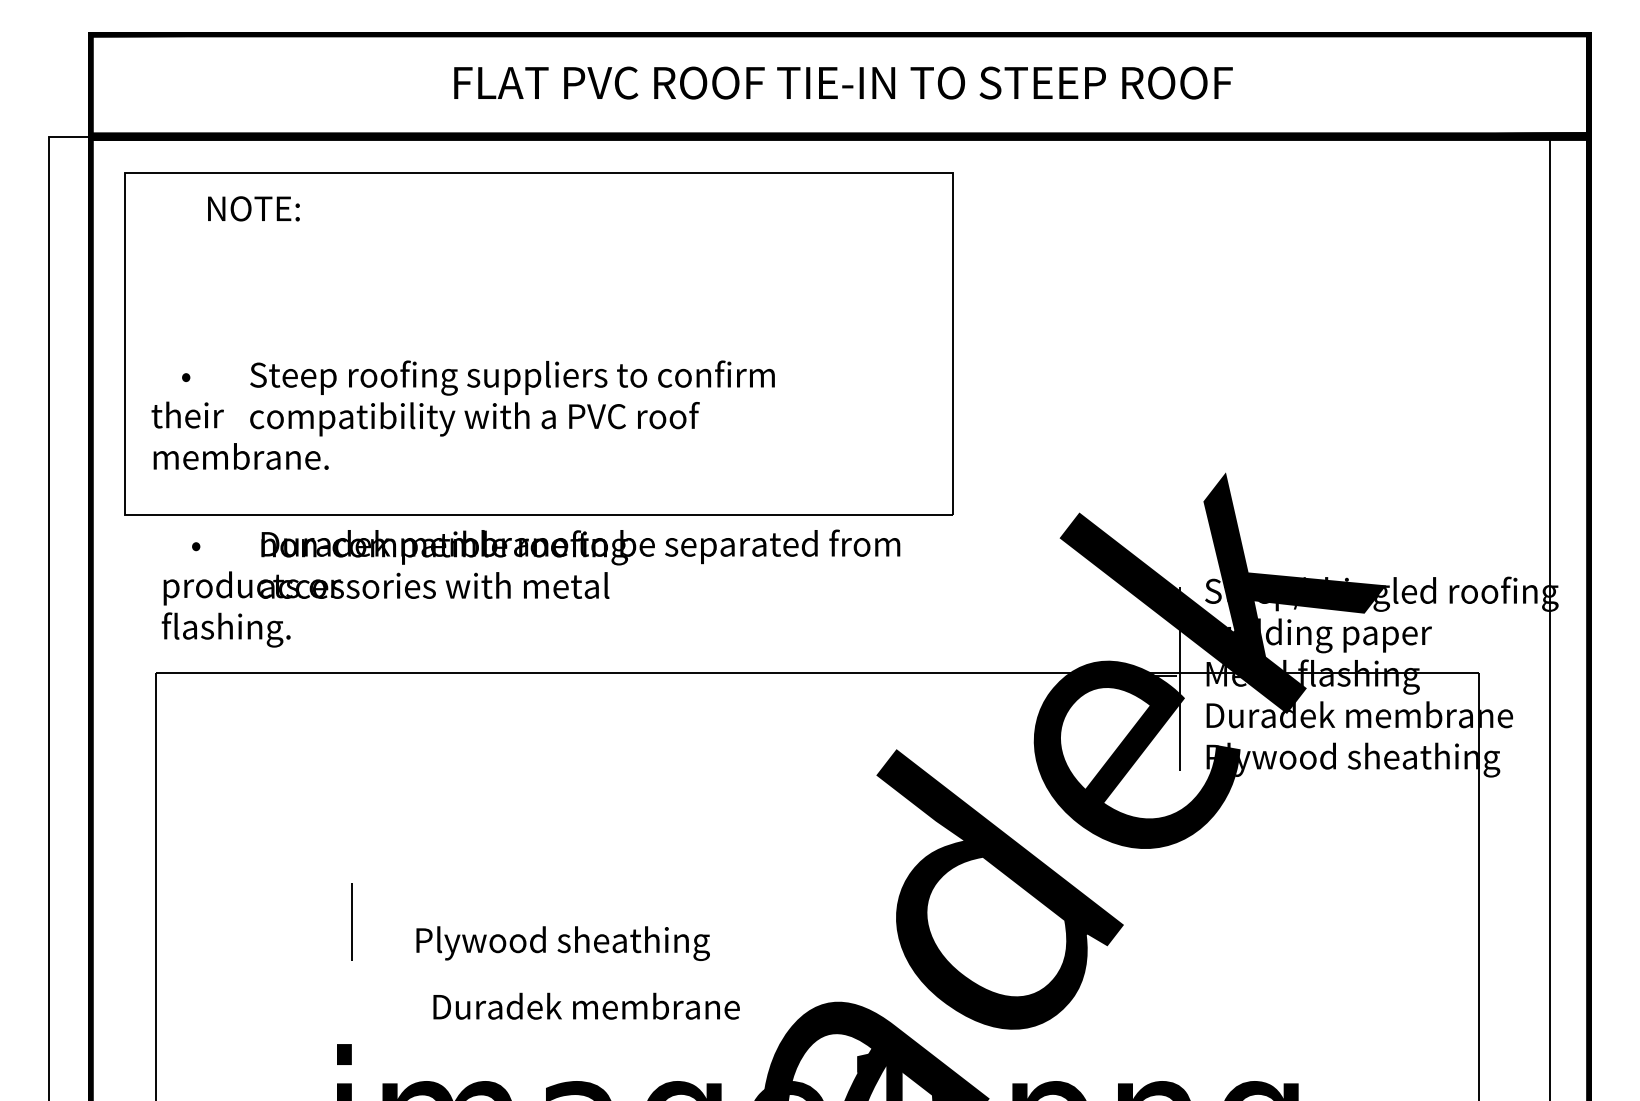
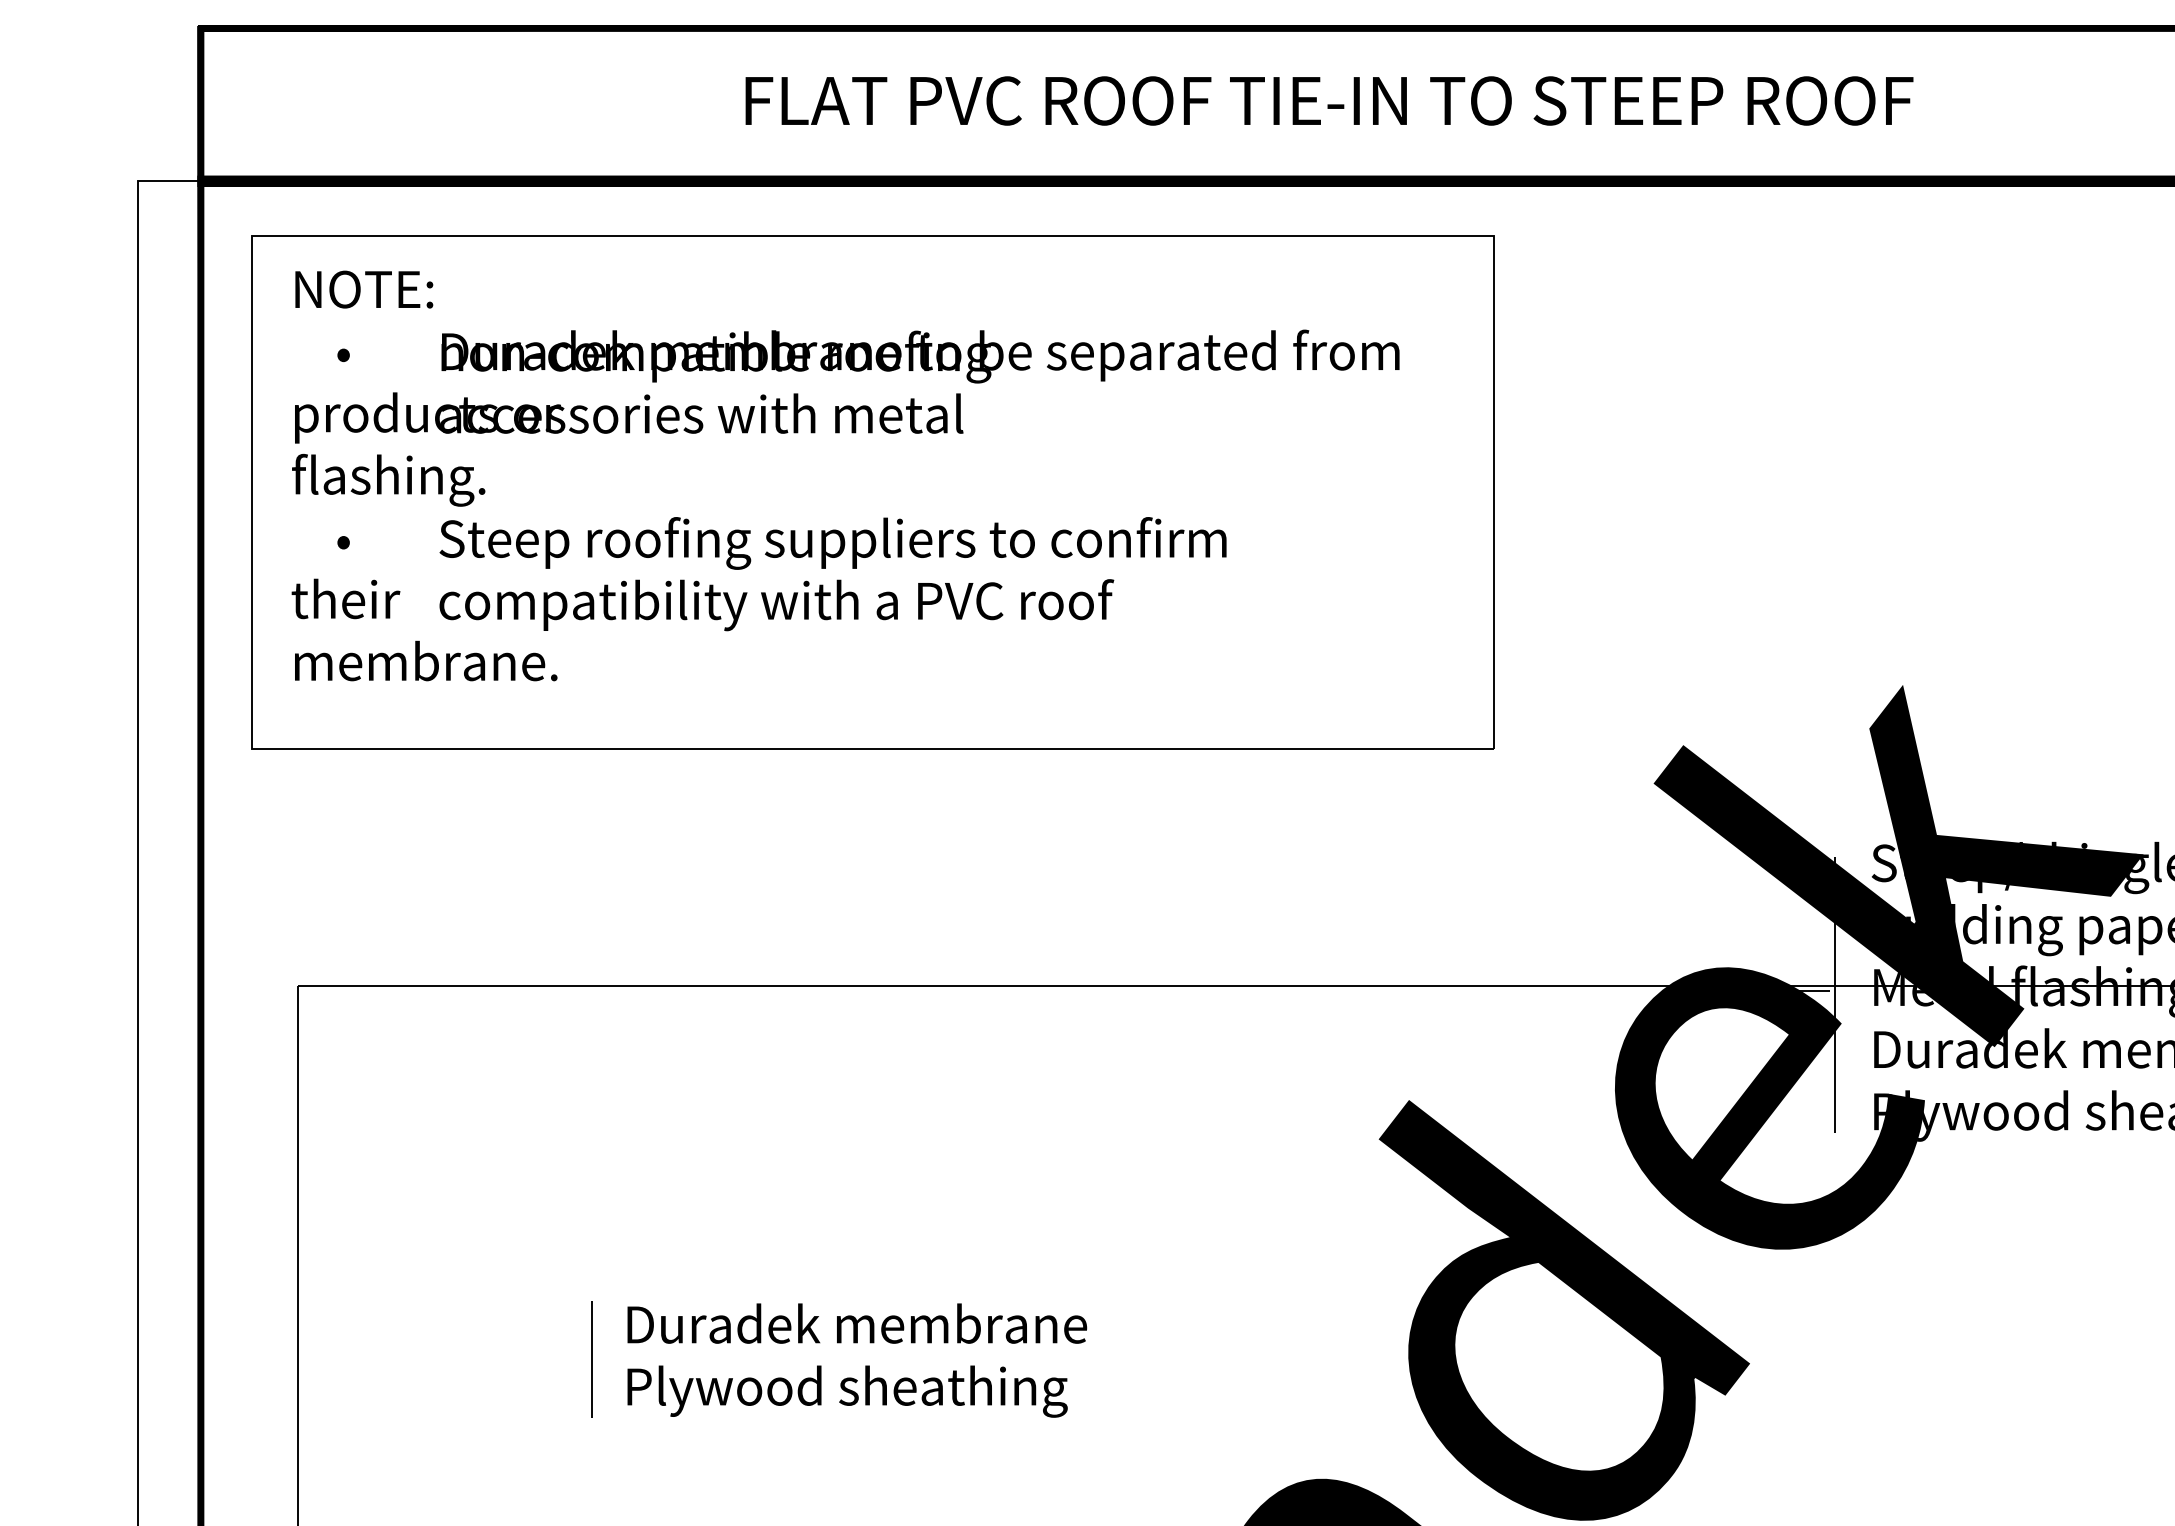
text: (253, 208) -> (363, 289), moved
text: (530, 588) -> (845, 418), moved
text: (562, 943) -> (846, 1391), moved
text: (586, 1005) -> (857, 1322), moved

